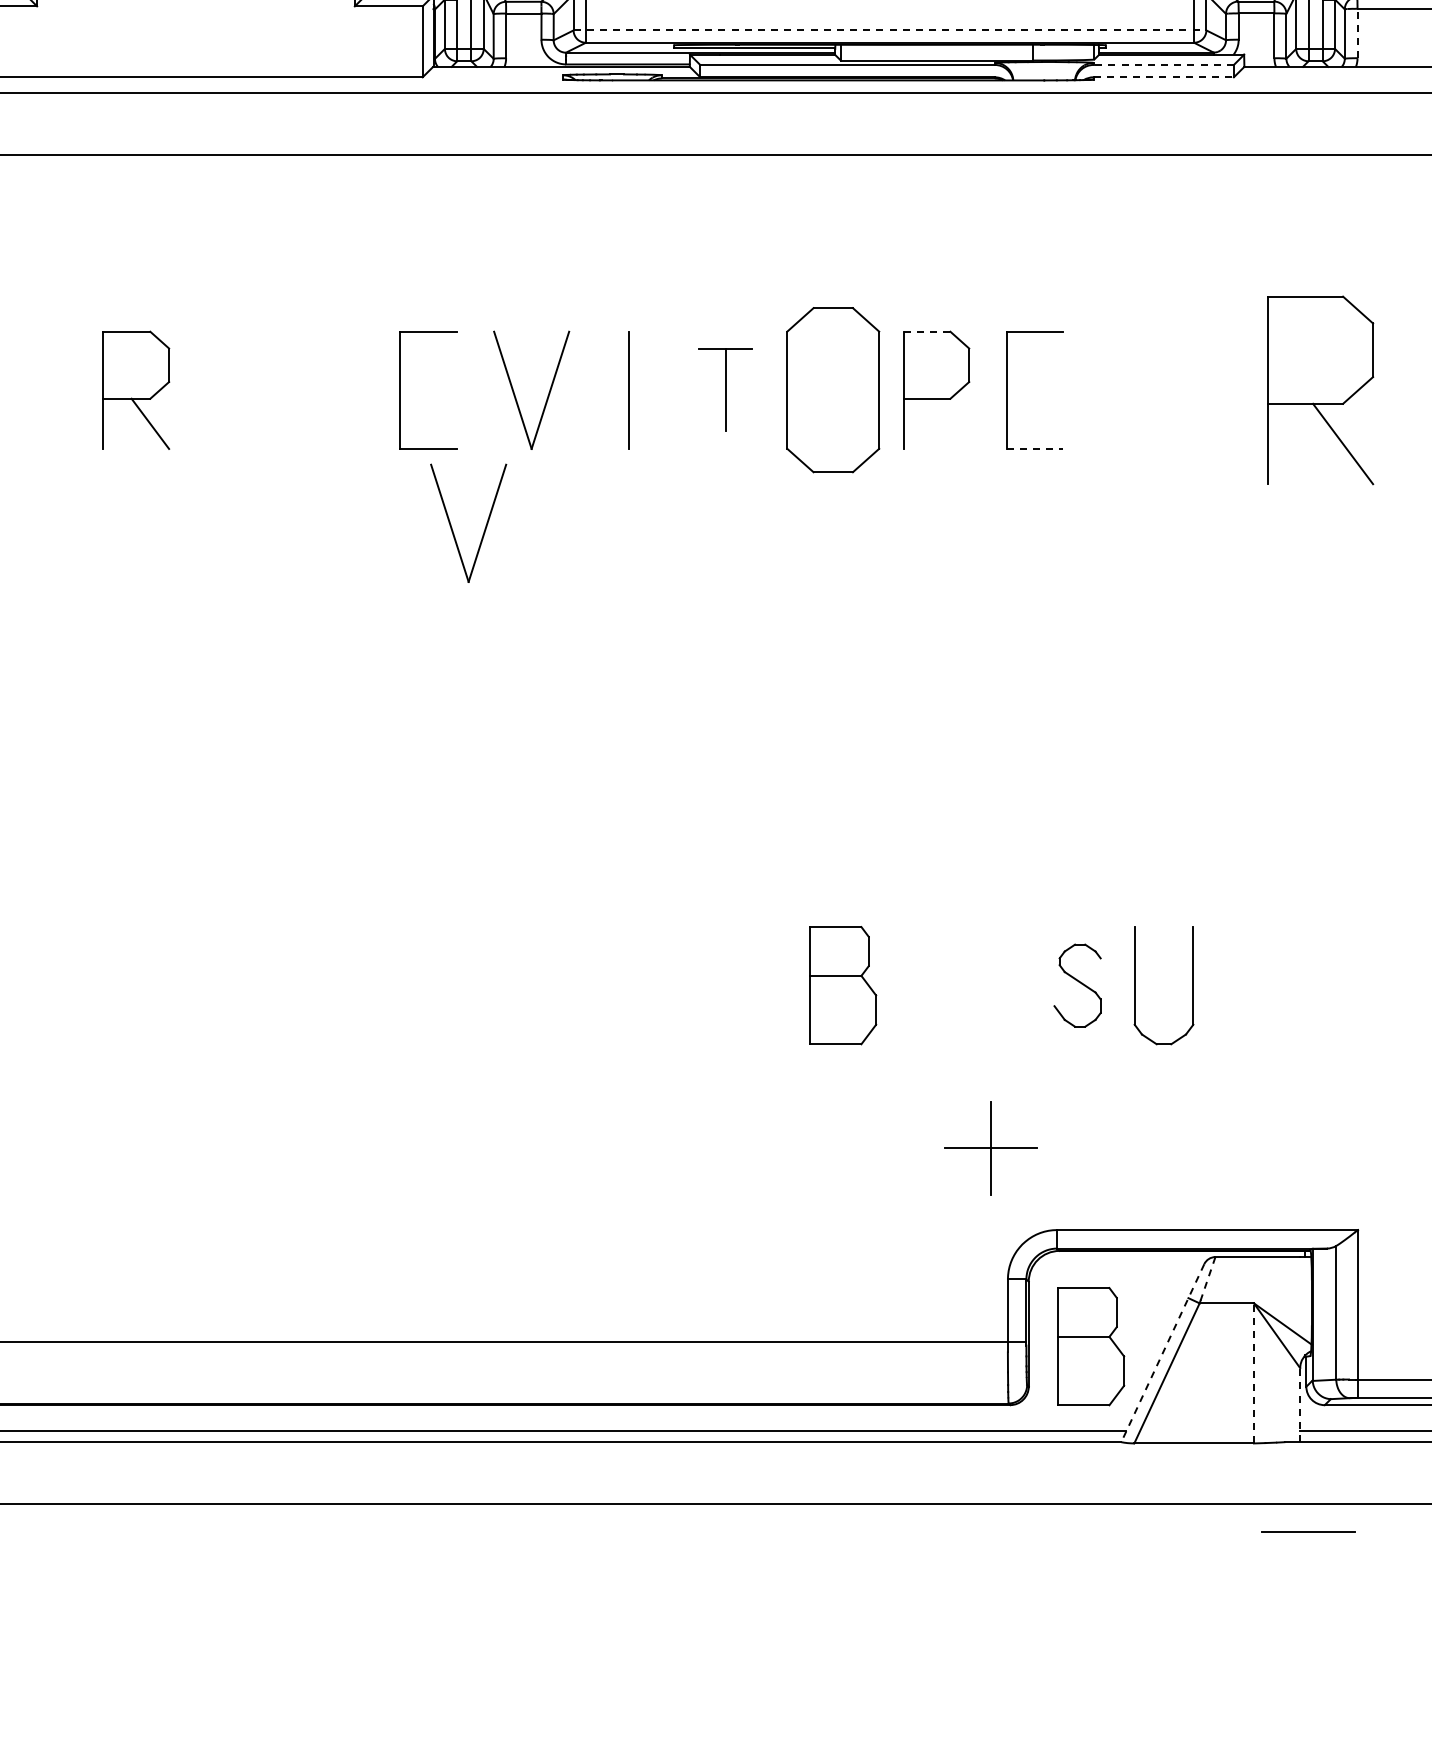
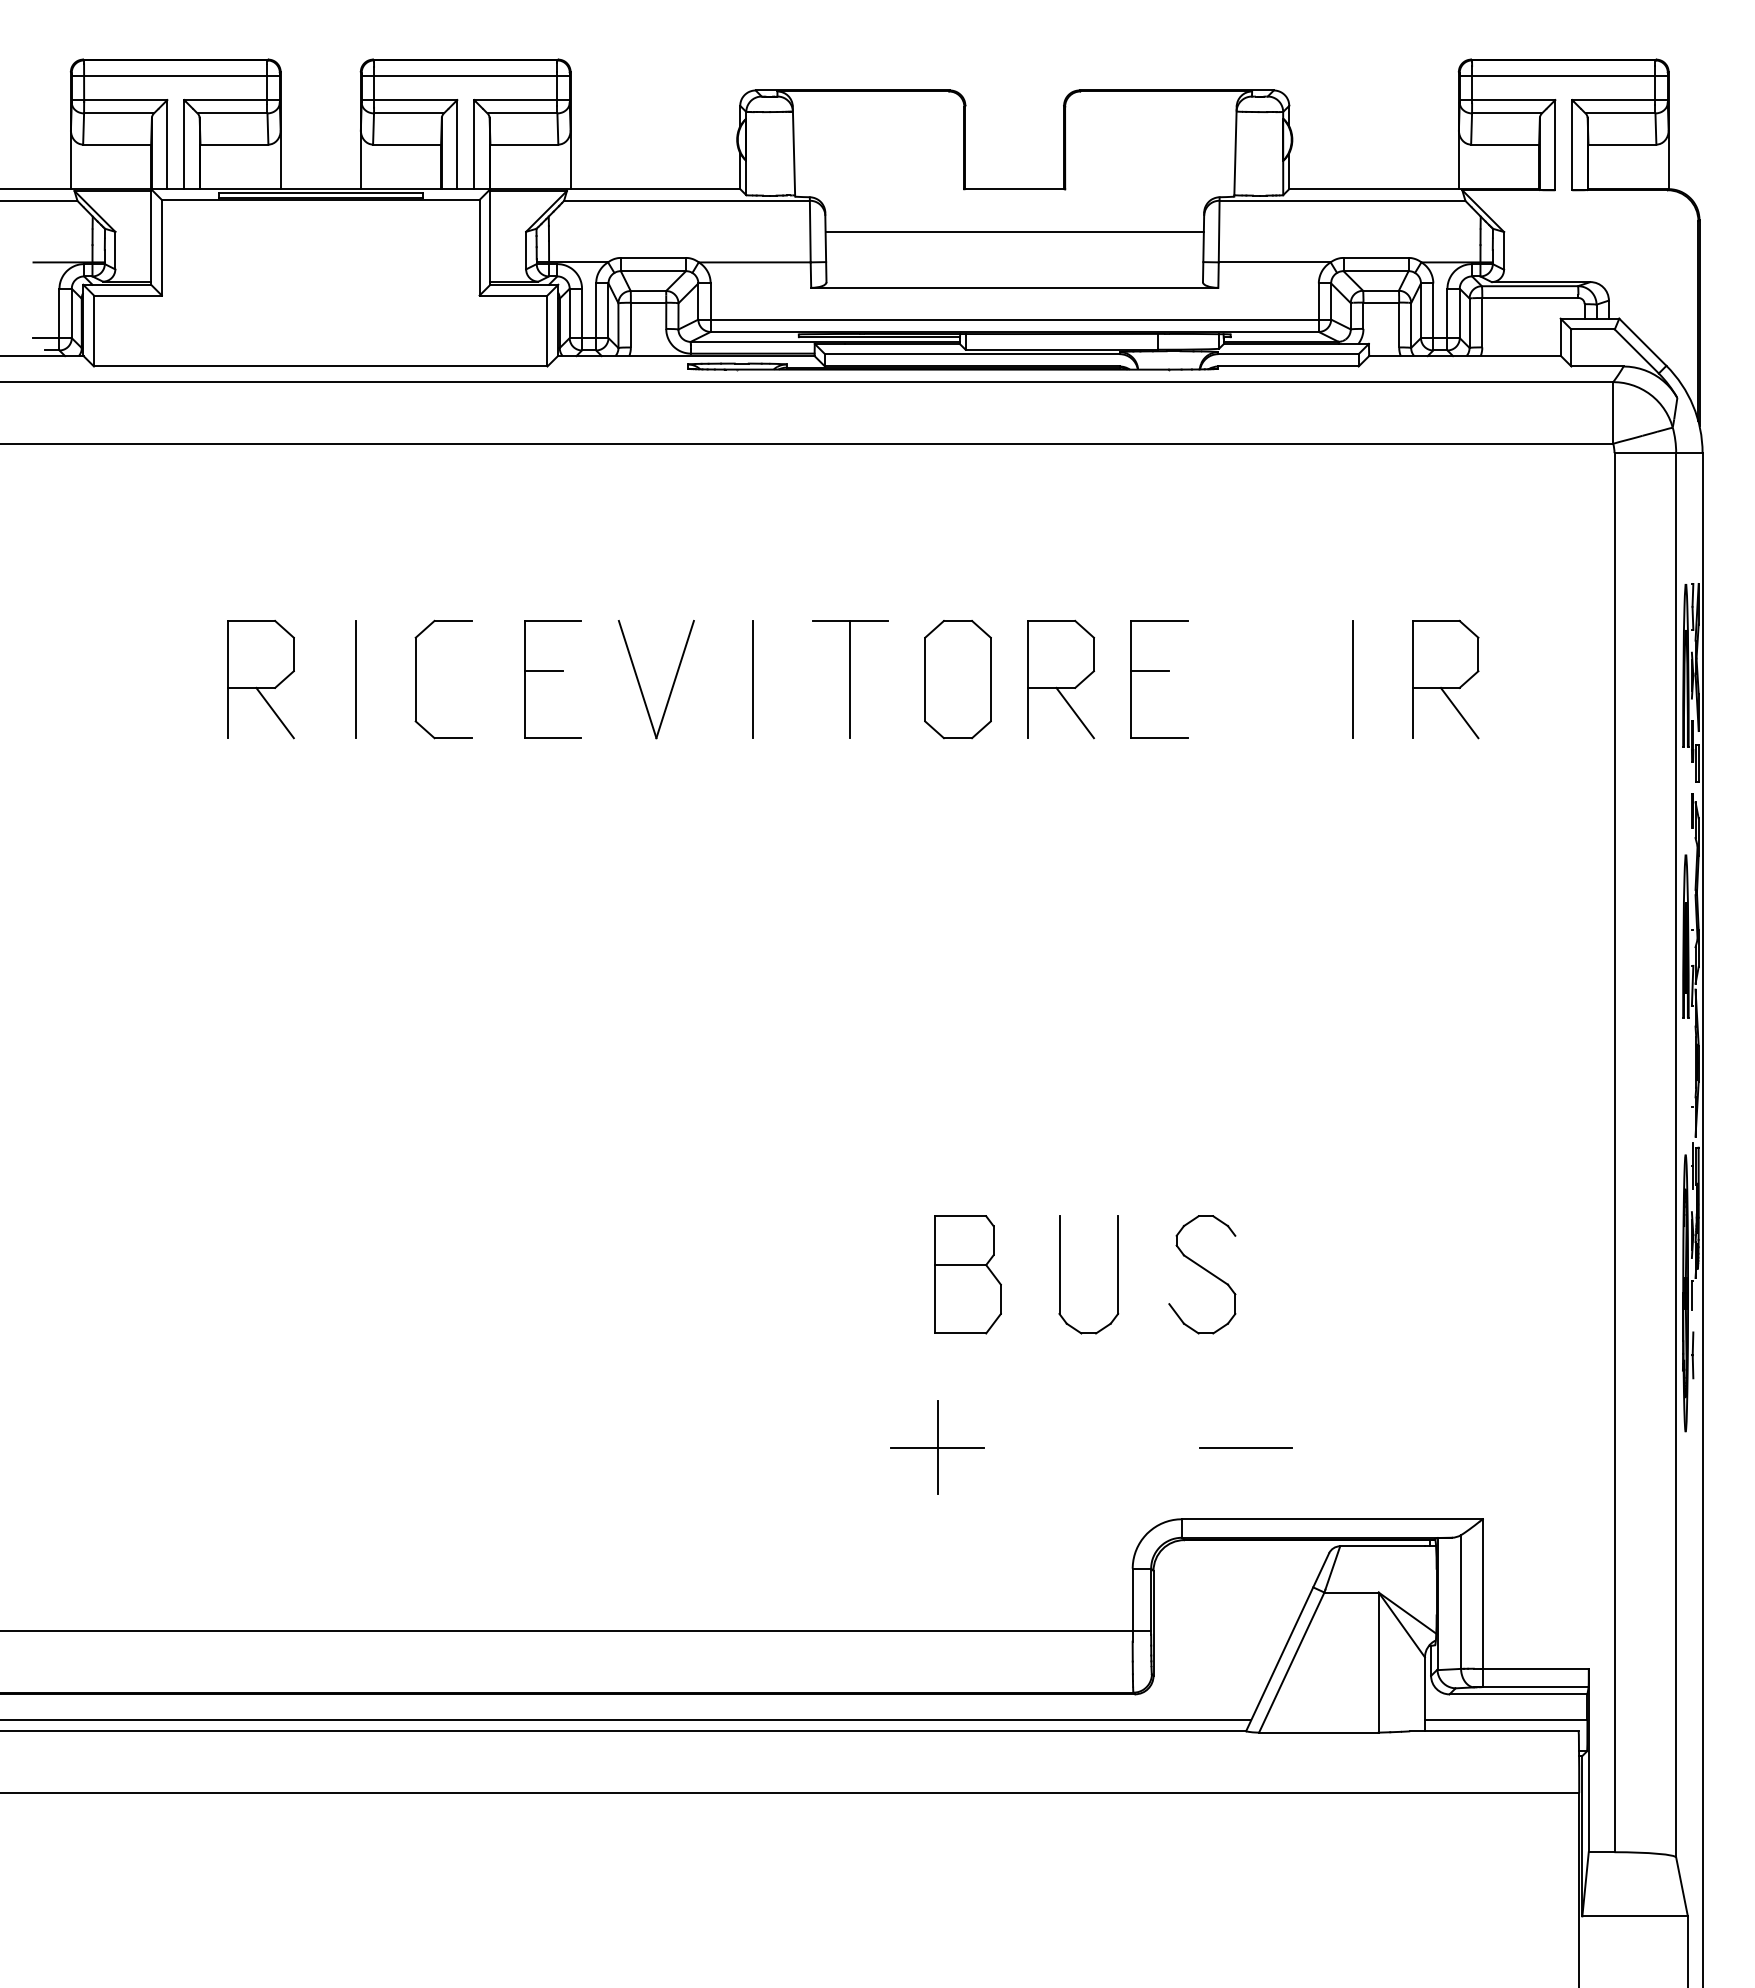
line: (890, 30) -> (1015, 319), dashed -> solid
line: (1357, 33) -> (1482, 322), dashed -> solid
line: (1163, 65) -> (1288, 354), dashed -> solid
line: (1164, 77) -> (1289, 366), dashed -> solid
line: (927, 331) -> (1052, 620), dashed -> solid
line: (418, 382) -> (543, 671), added
line: (1024, 382) -> (1149, 671), added
line: (230, 390) -> (355, 679), added
part: (291, 390) -> (416, 679), added
part: (725, 390) -> (850, 679), size x1.43
part: (832, 390) -> (957, 679), size x0.71
line: (1228, 390) -> (1353, 679), added
part: (1320, 390) -> (1445, 679), size x0.62
line: (949, 423) -> (1074, 712), added
line: (1035, 449) -> (1160, 738), dashed -> solid
part: (452, 528) -> (577, 817), removed
part: (1077, 985) -> (1202, 1274), size x1.43
part: (1135, 985) -> (1060, 1274), moved
part: (990, 1148) -> (937, 1447), moved
line: (1207, 1279) -> (1332, 1568), dashed -> solid
part: (1090, 1346) -> (1215, 1635), removed
line: (1162, 1353) -> (1287, 1642), dashed -> solid
line: (1253, 1373) -> (1378, 1662), dashed -> solid
line: (1299, 1404) -> (1424, 1693), dashed -> solid
line: (1307, 1532) -> (1245, 1447), moved

